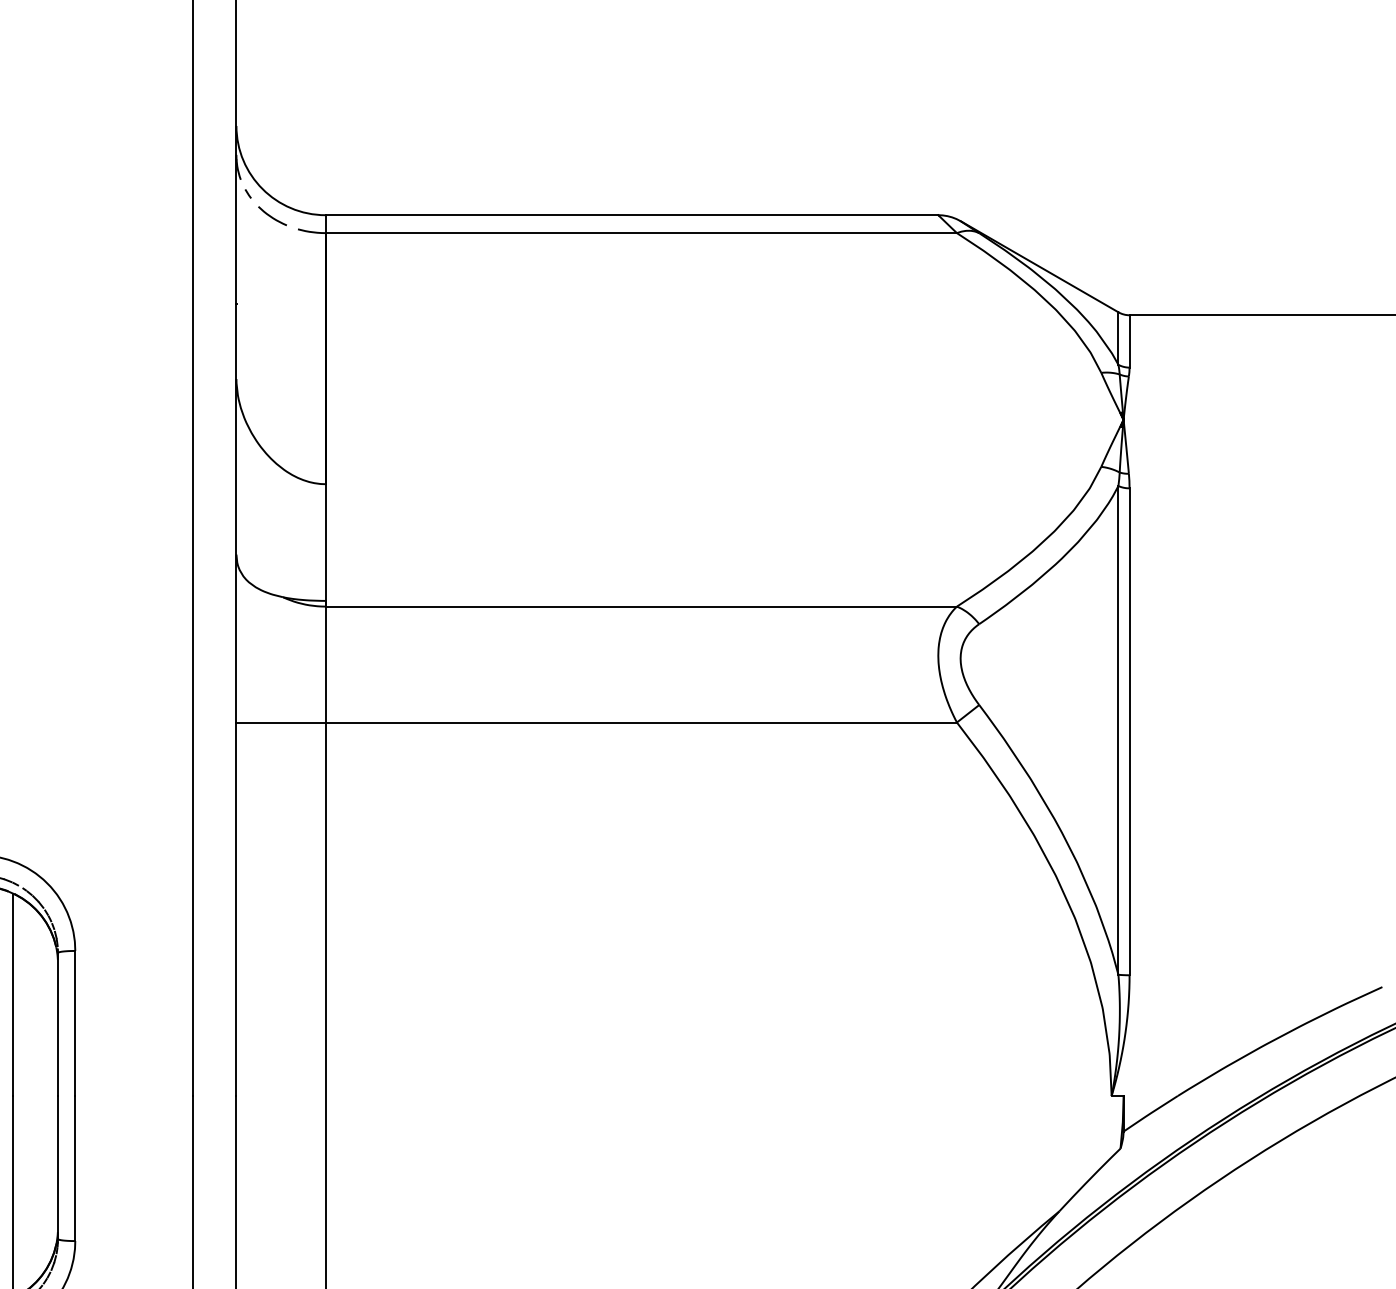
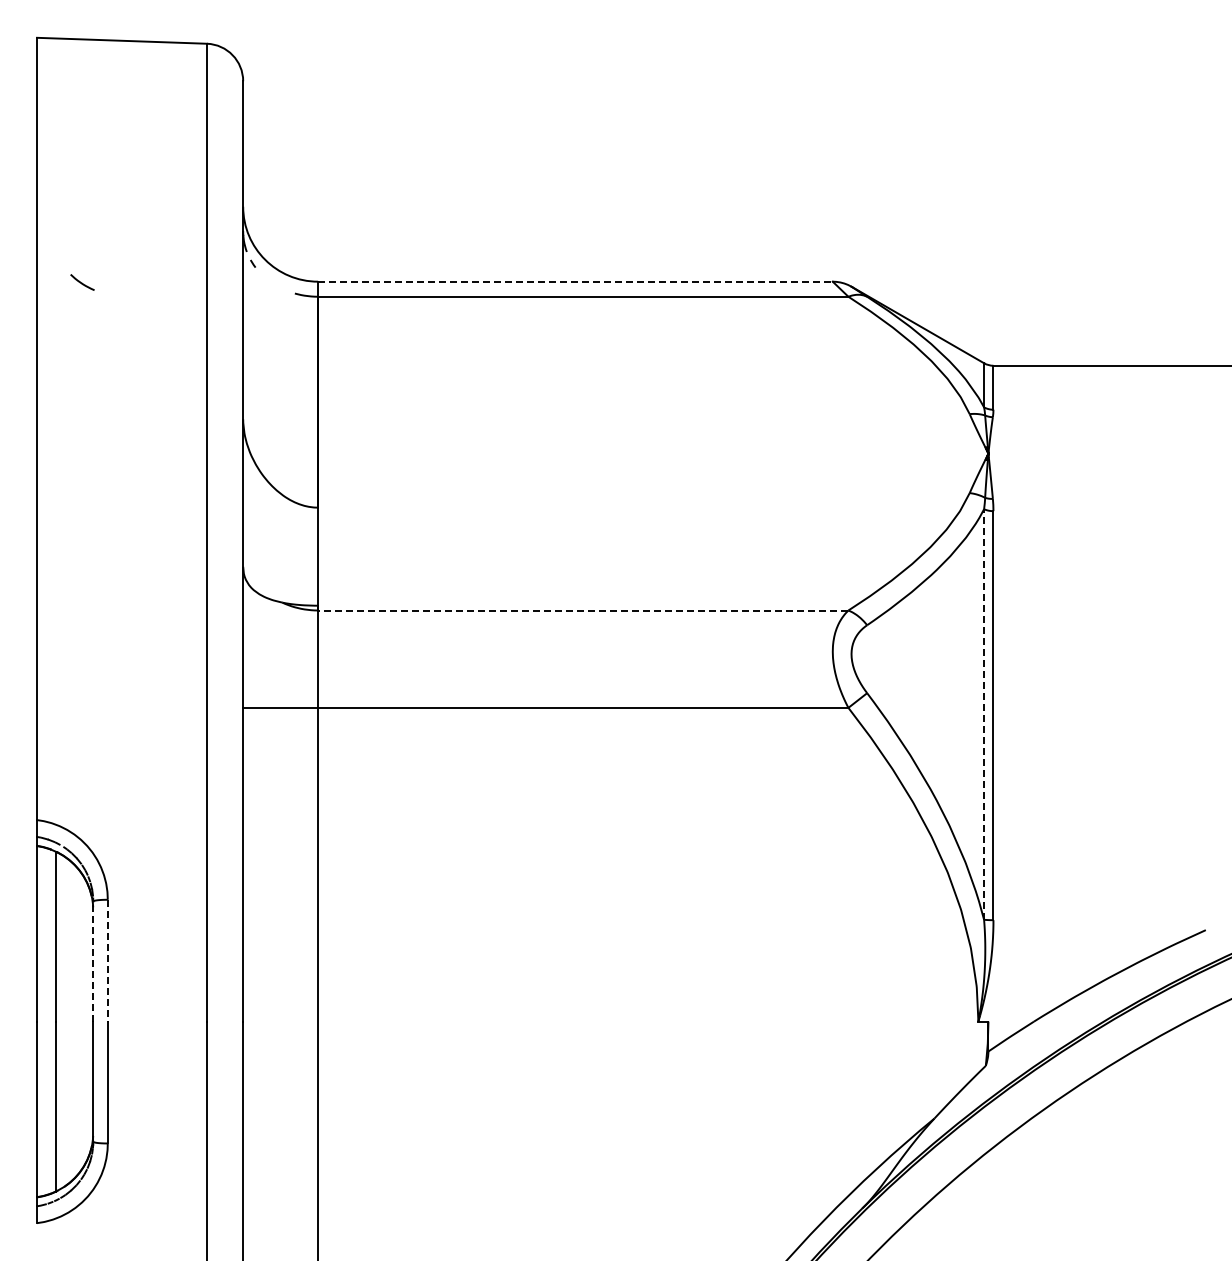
line: (632, 214) -> (575, 281), solid -> dashed
curve: (272, 216) -> (82, 282), moved
line: (640, 606) -> (582, 610), solid -> dashed
line: (1118, 730) -> (984, 714), solid -> dashed
line: (74, 1023) -> (107, 960), solid -> dashed
line: (58, 1024) -> (93, 961), solid -> dashed

